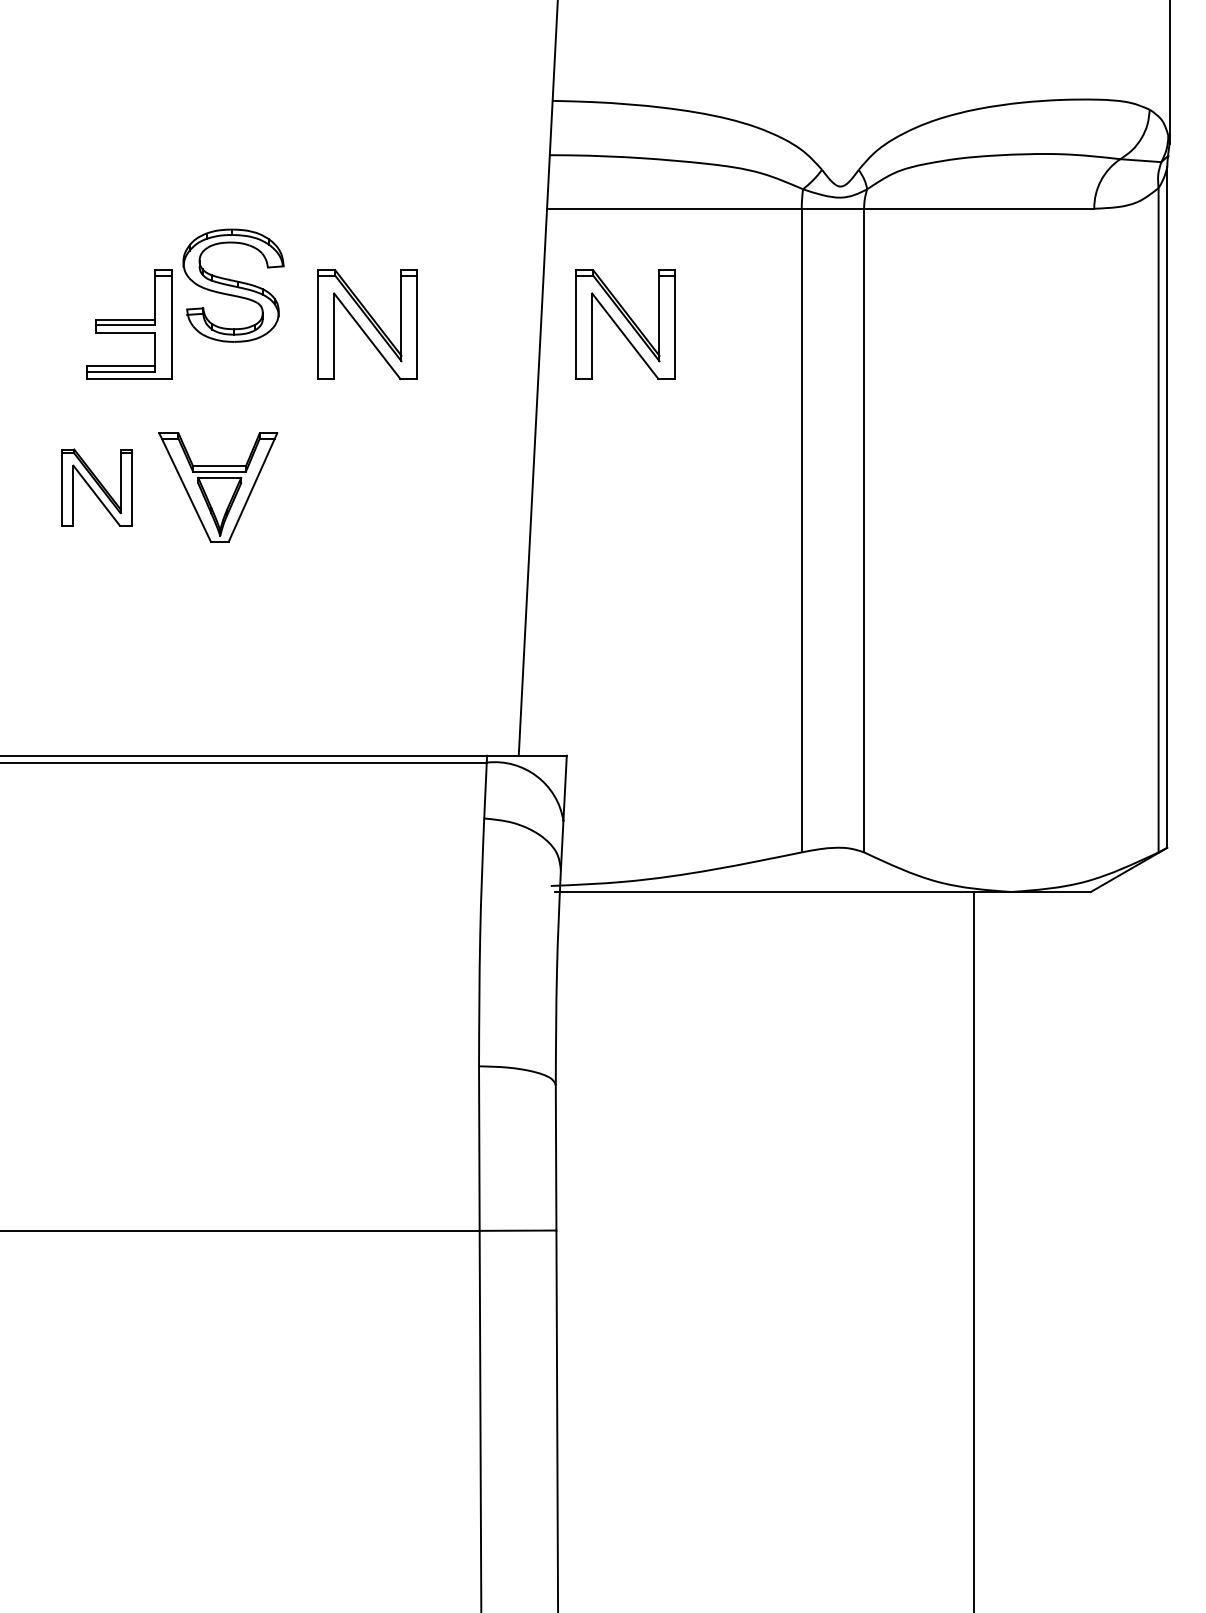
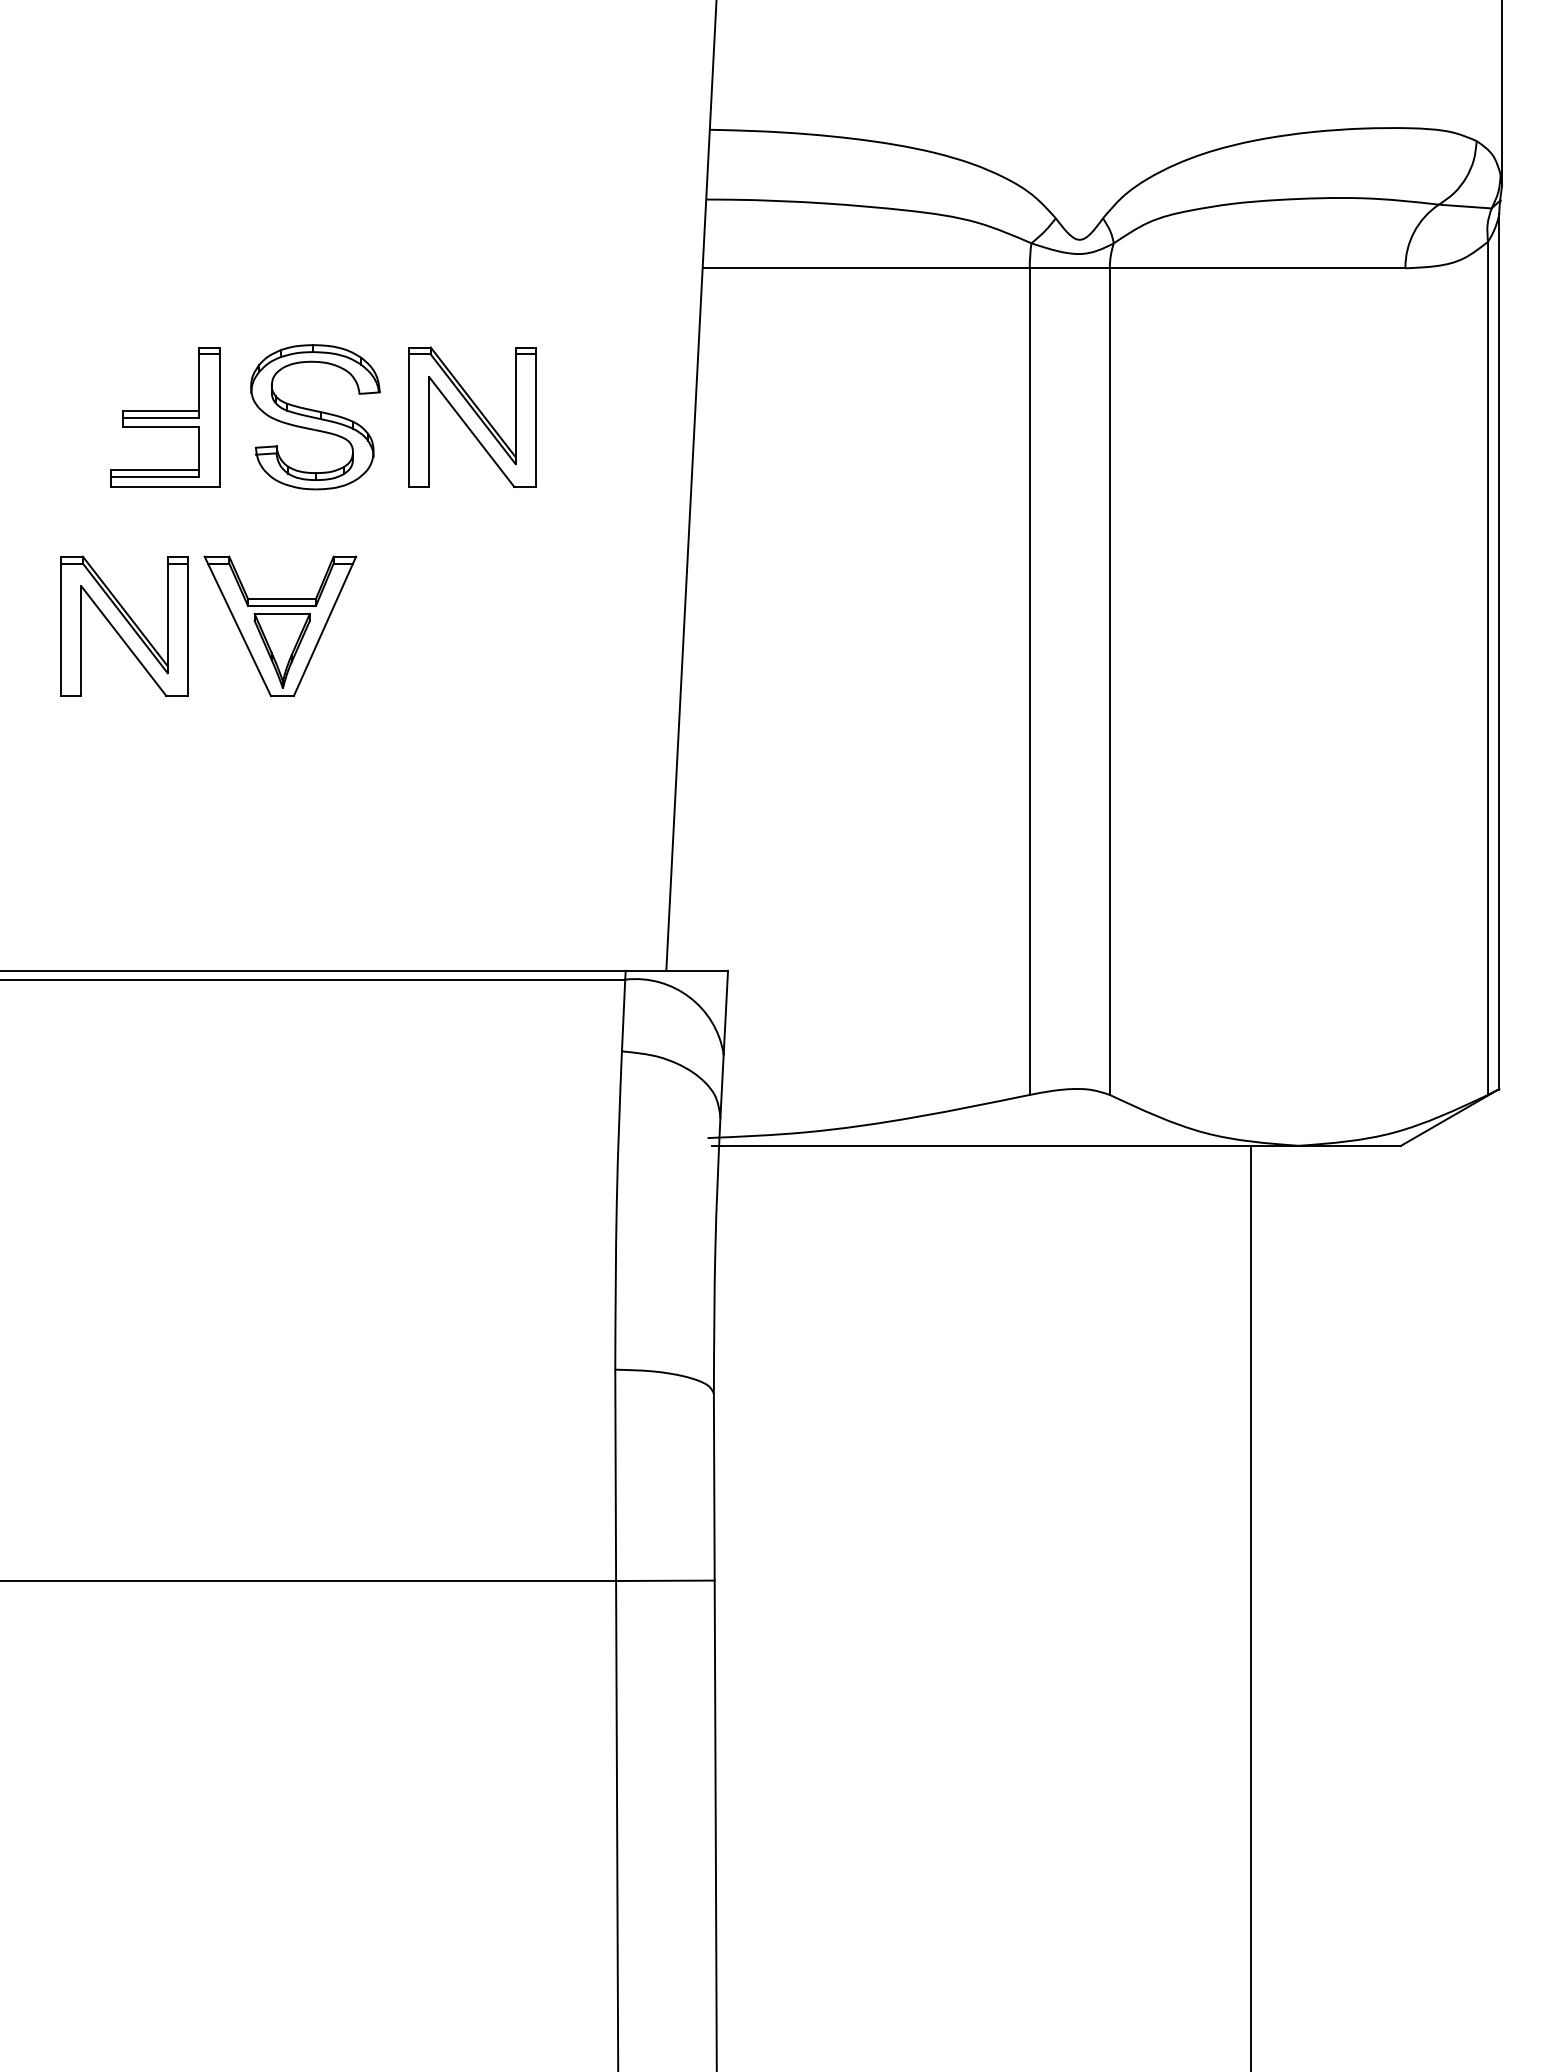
part: (233, 285) -> (315, 416), moved
part: (625, 324) -> (803, 416), removed
part: (96, 487) -> (124, 626), size x1.43

